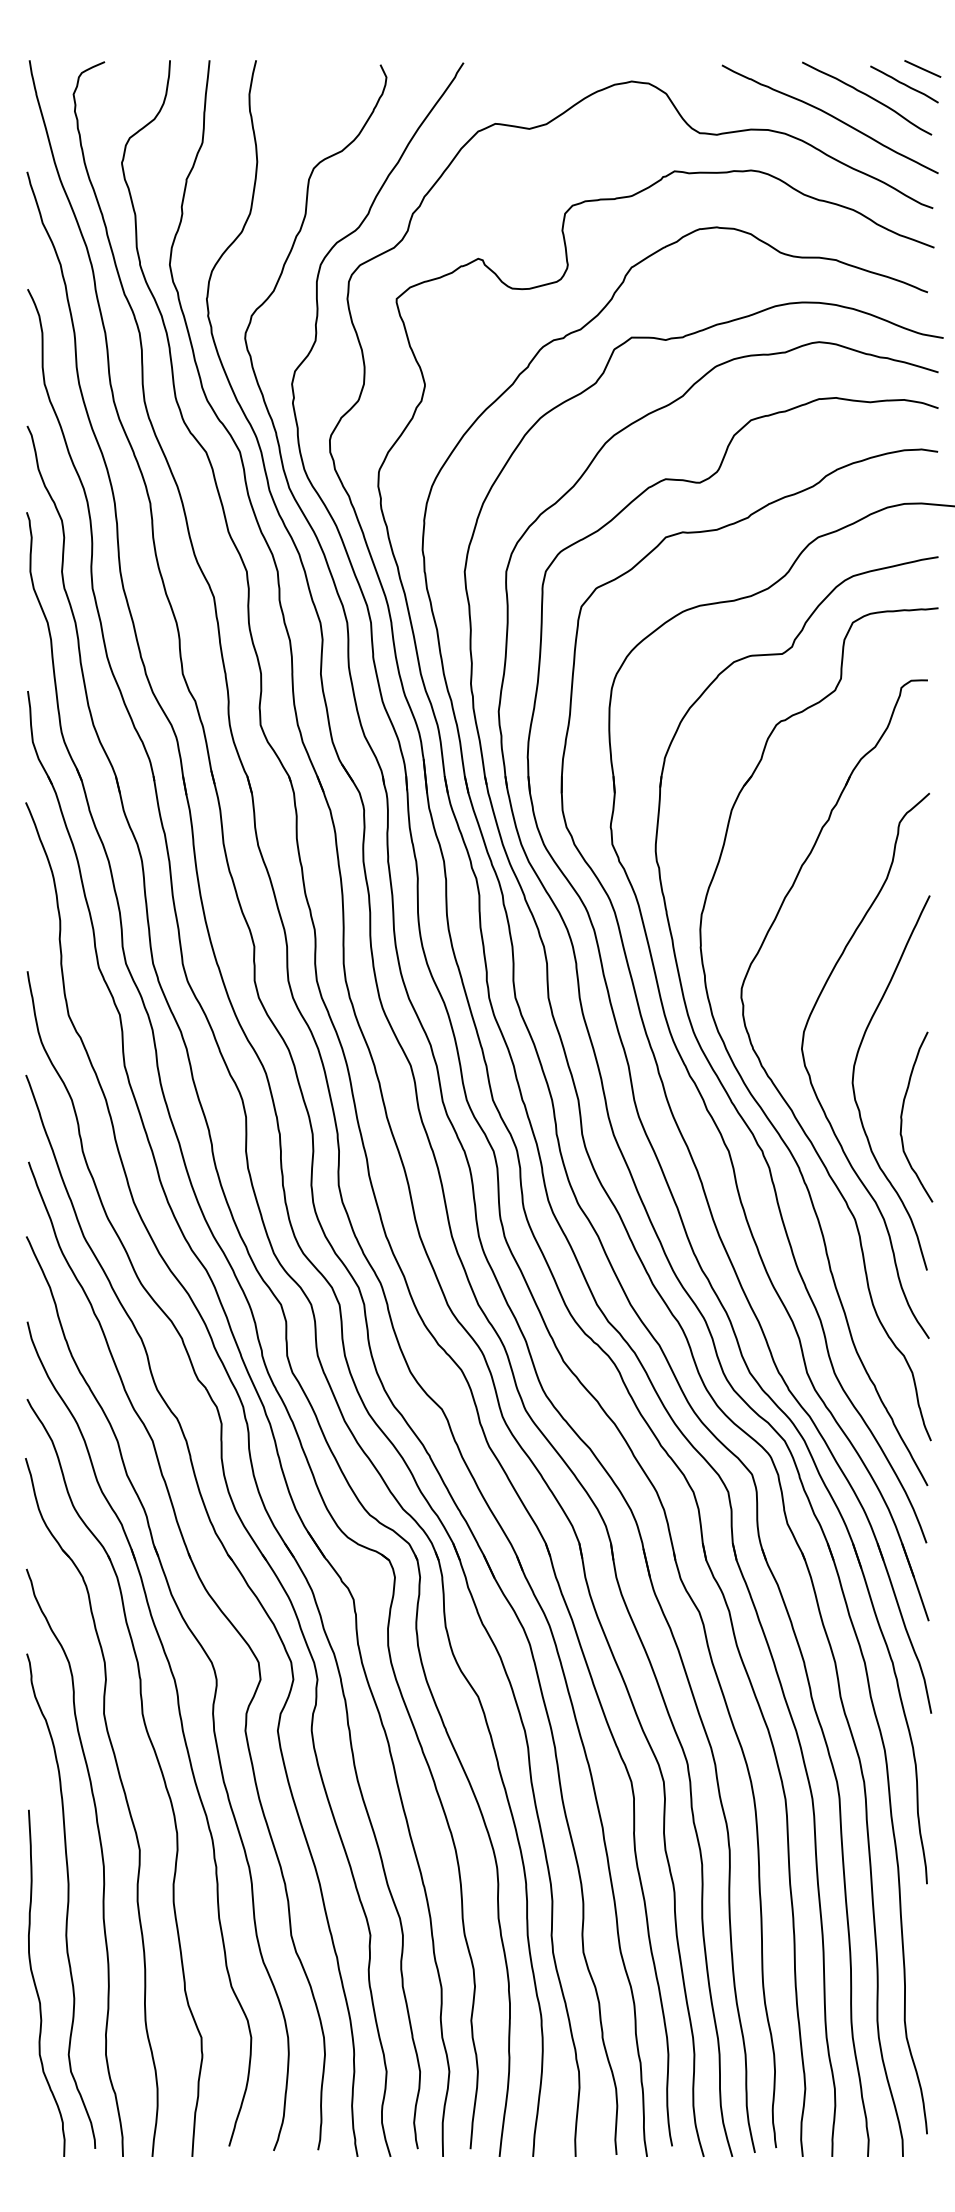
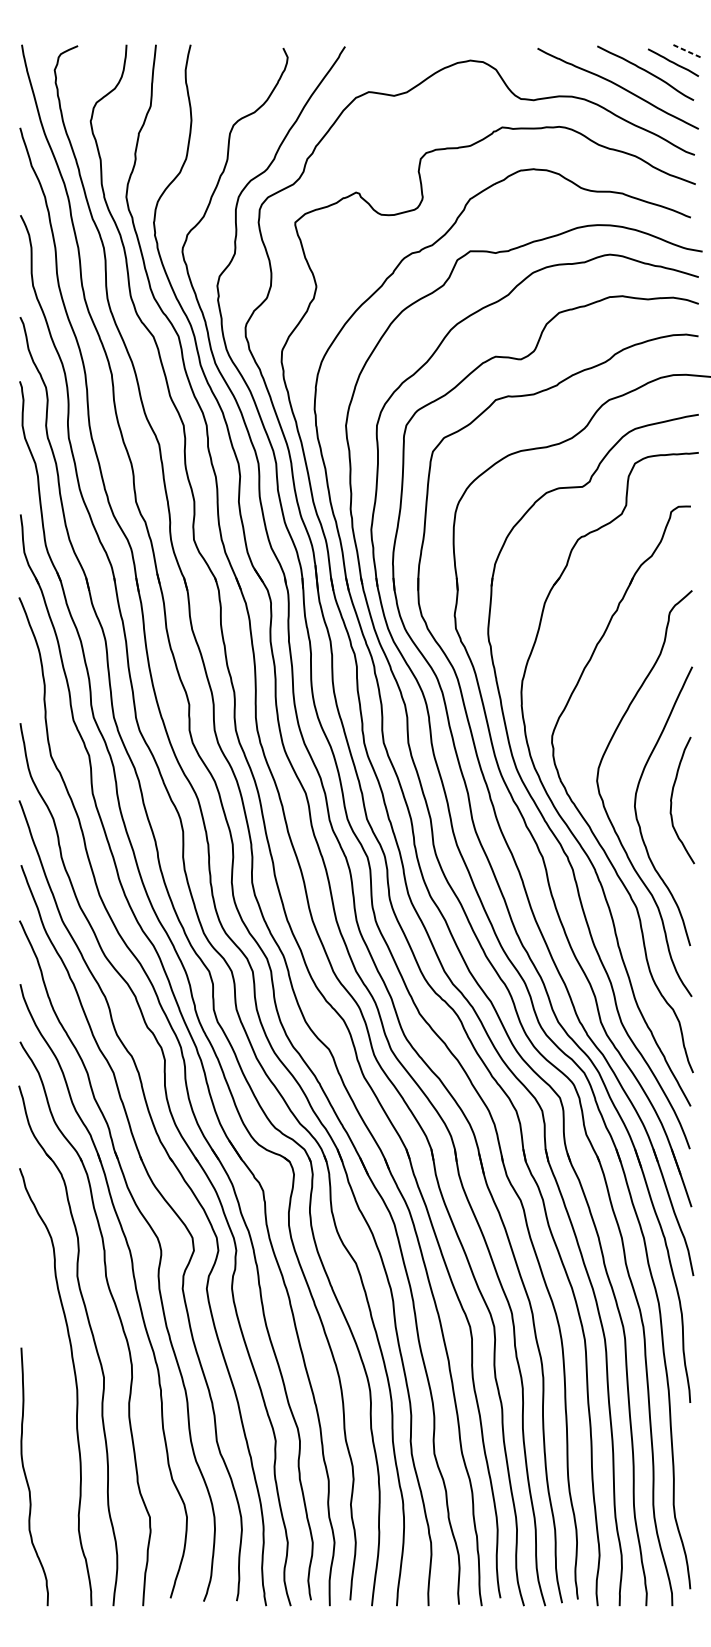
line: (922, 68) -> (686, 50), solid -> dashed
curve: (902, 1116) -> (671, 800), moved
curve: (67, 1900) -> (50, 1415), removed

